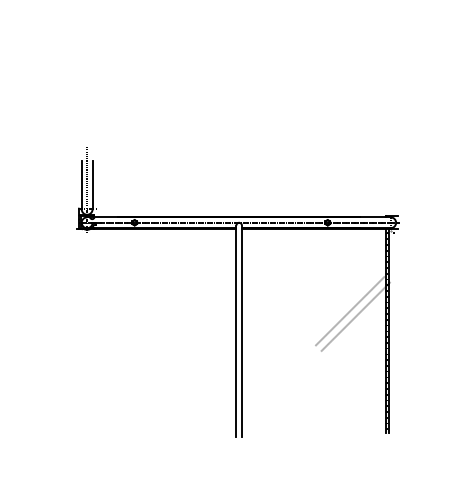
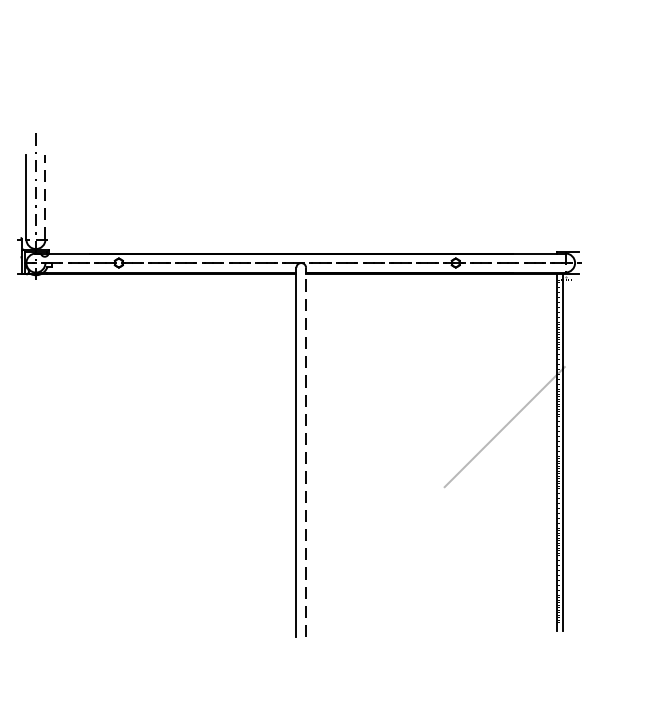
line: (92, 184) -> (45, 196), solid -> dashed
line: (349, 311) -> (493, 417), removed
line: (241, 331) -> (305, 452), solid -> dashed

